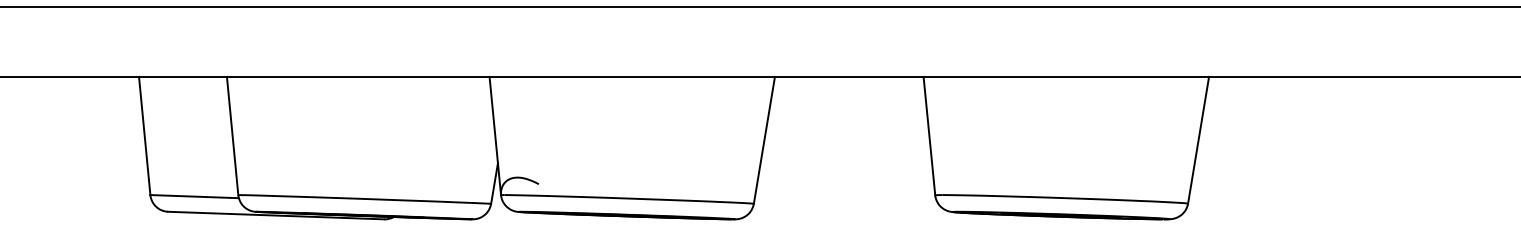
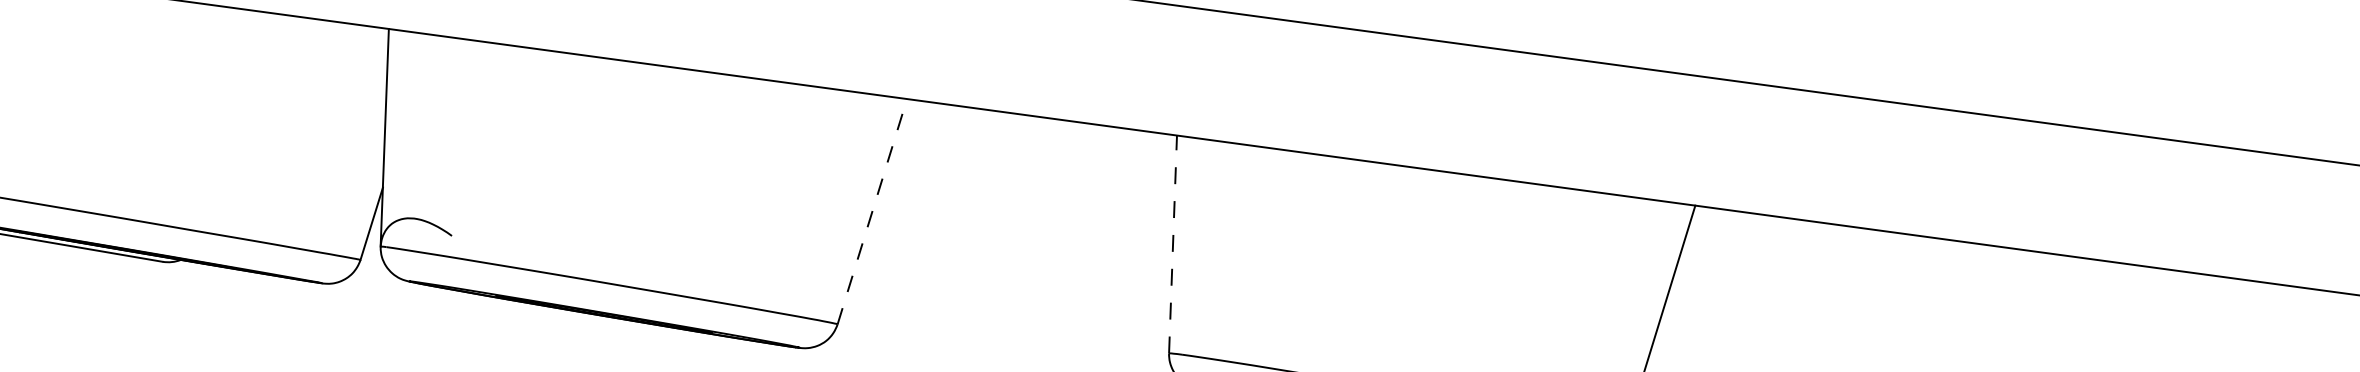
line: (929, 135) -> (1173, 243), solid -> dashed
line: (764, 139) -> (872, 210), solid -> dashed

